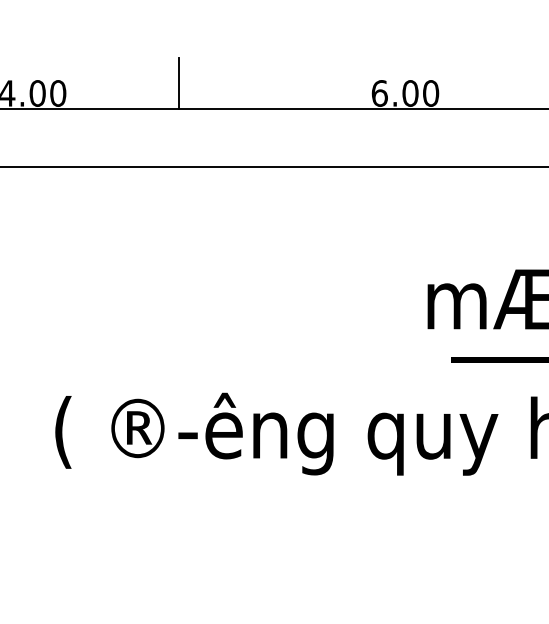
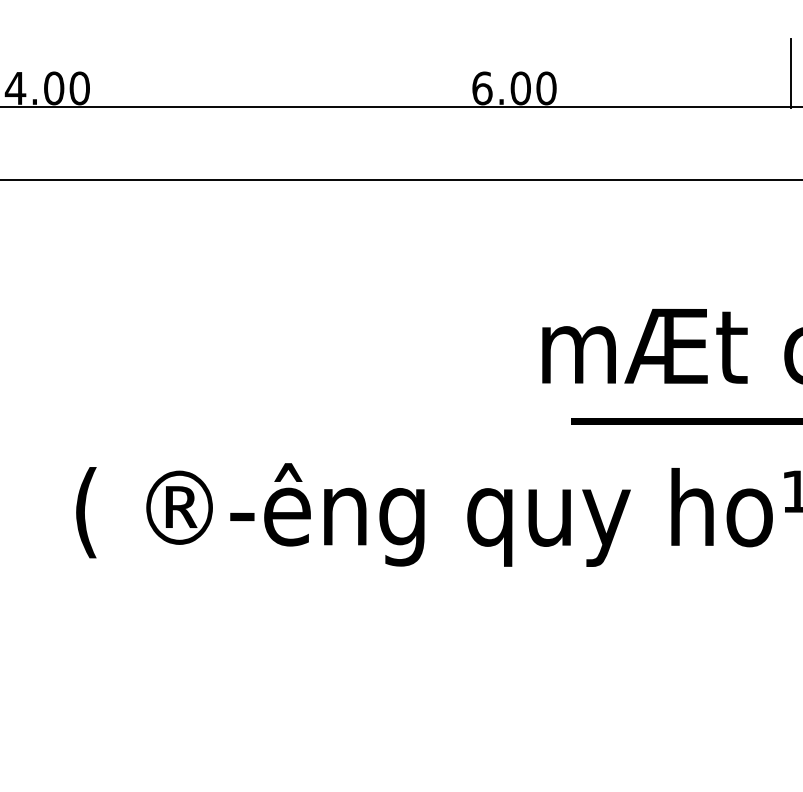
line: (178, 83) -> (230, 75), removed

